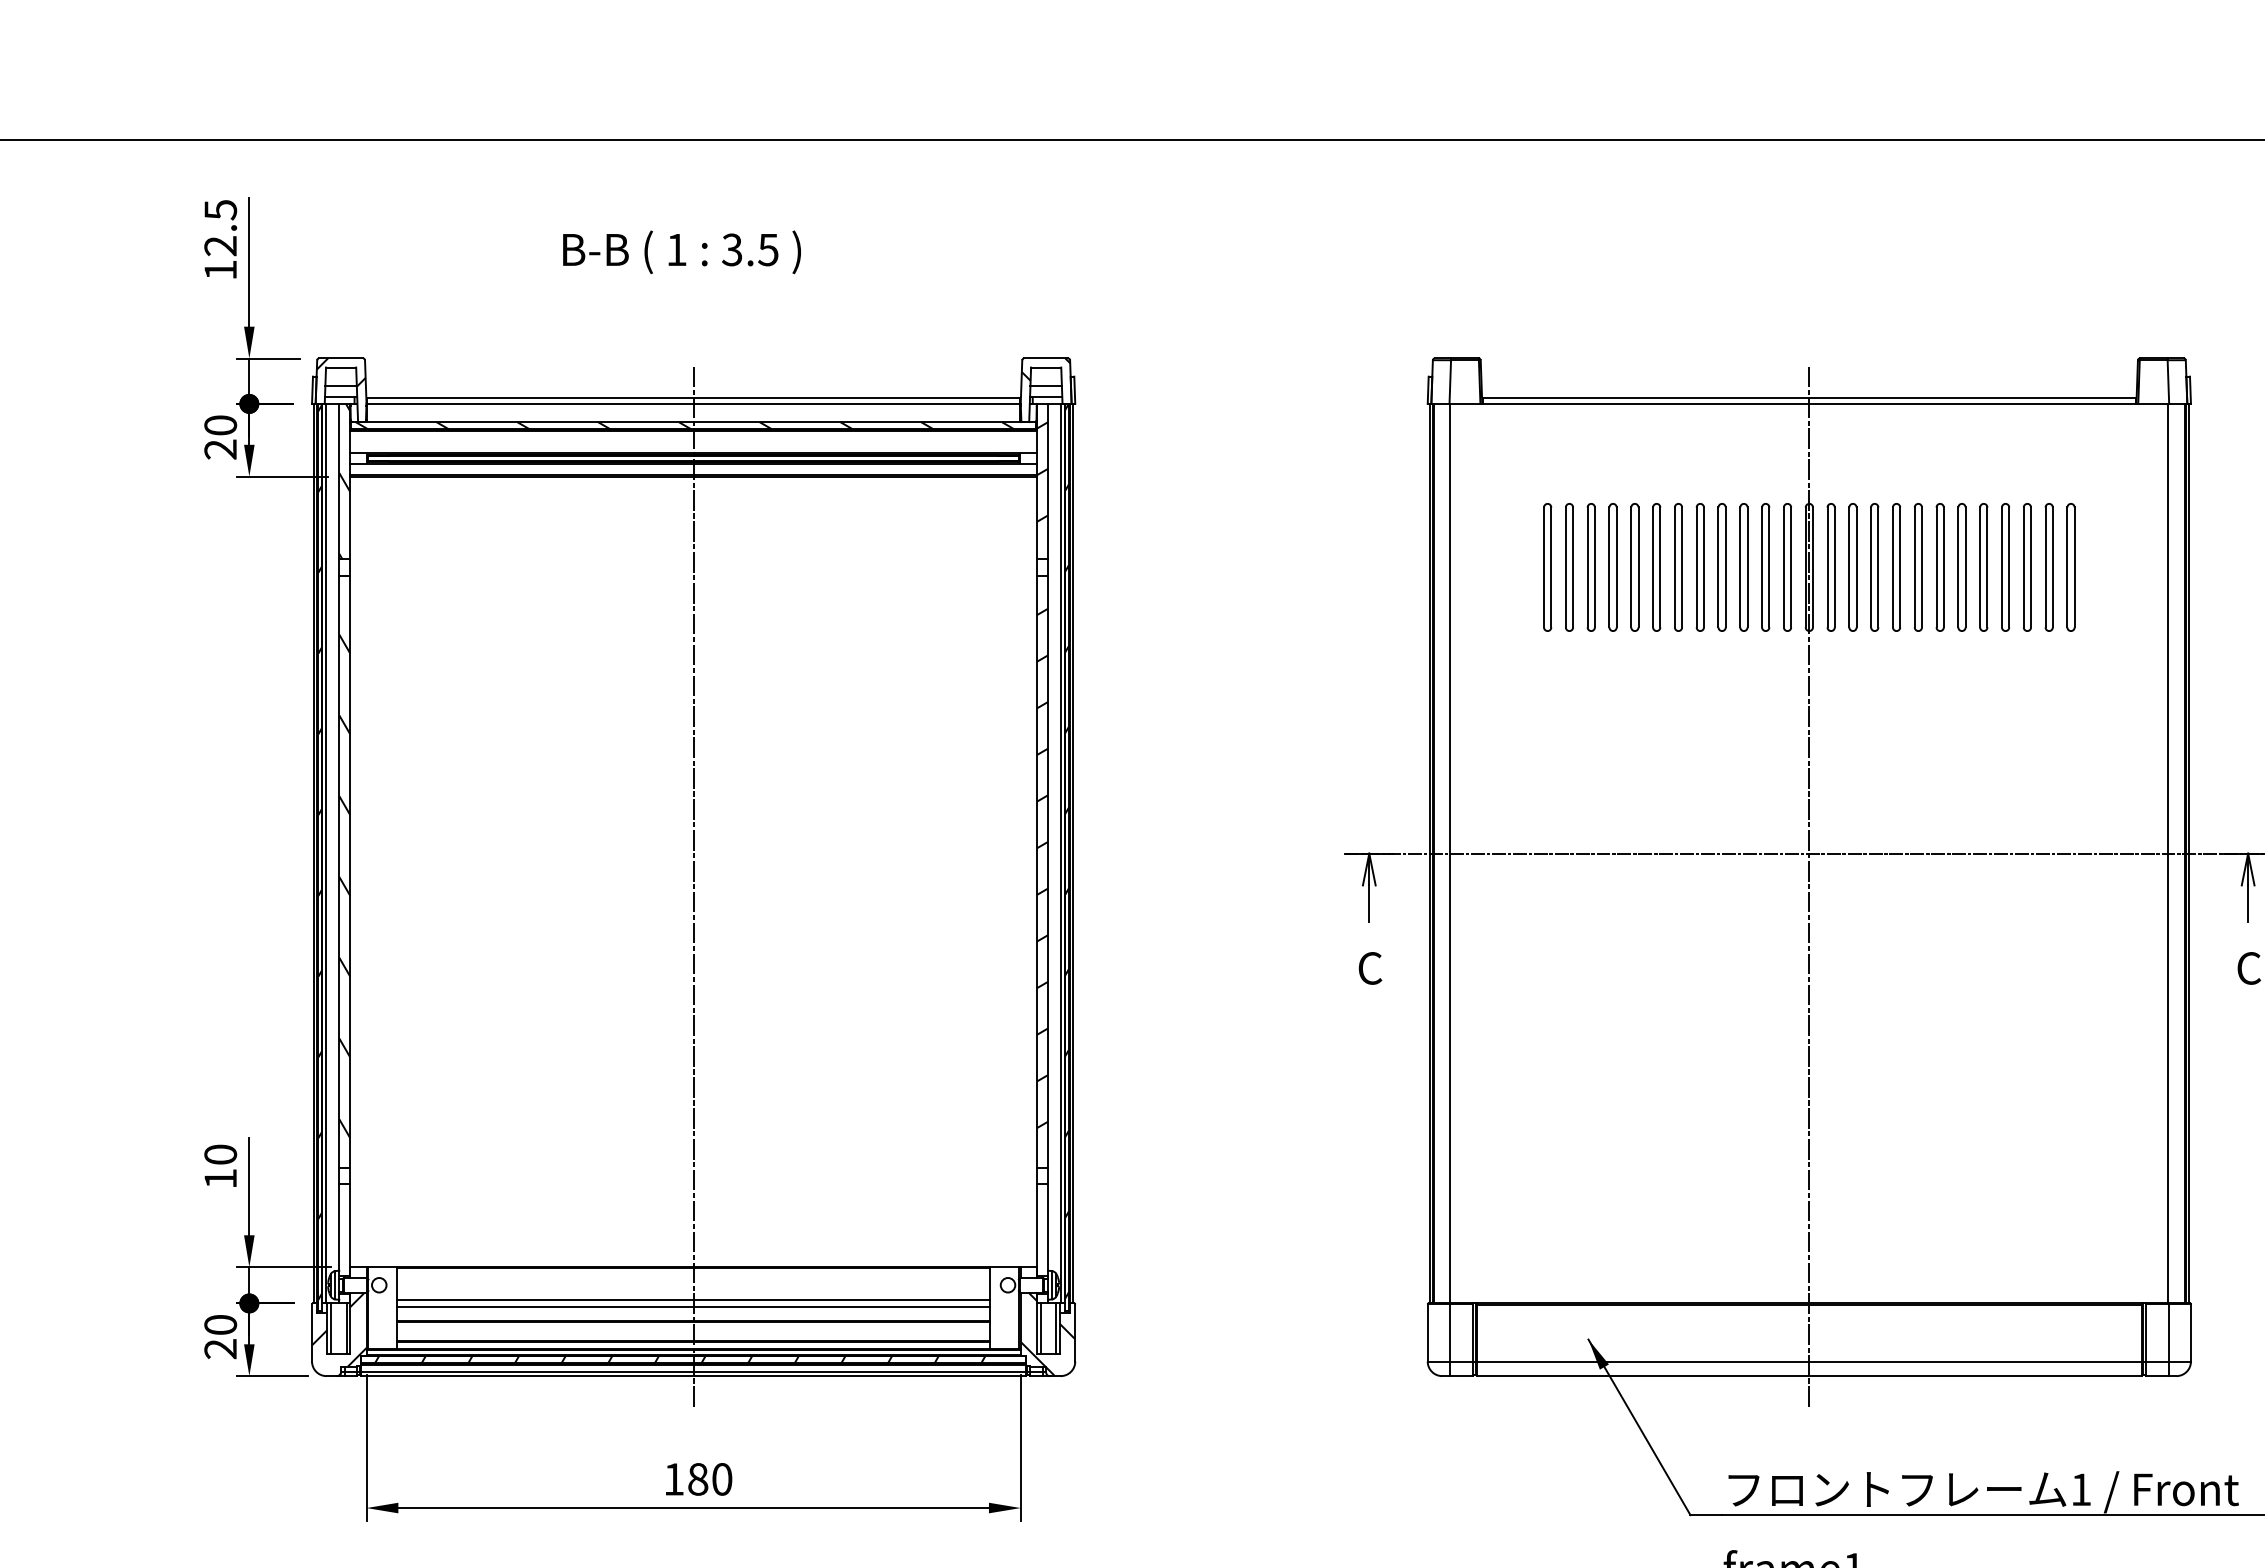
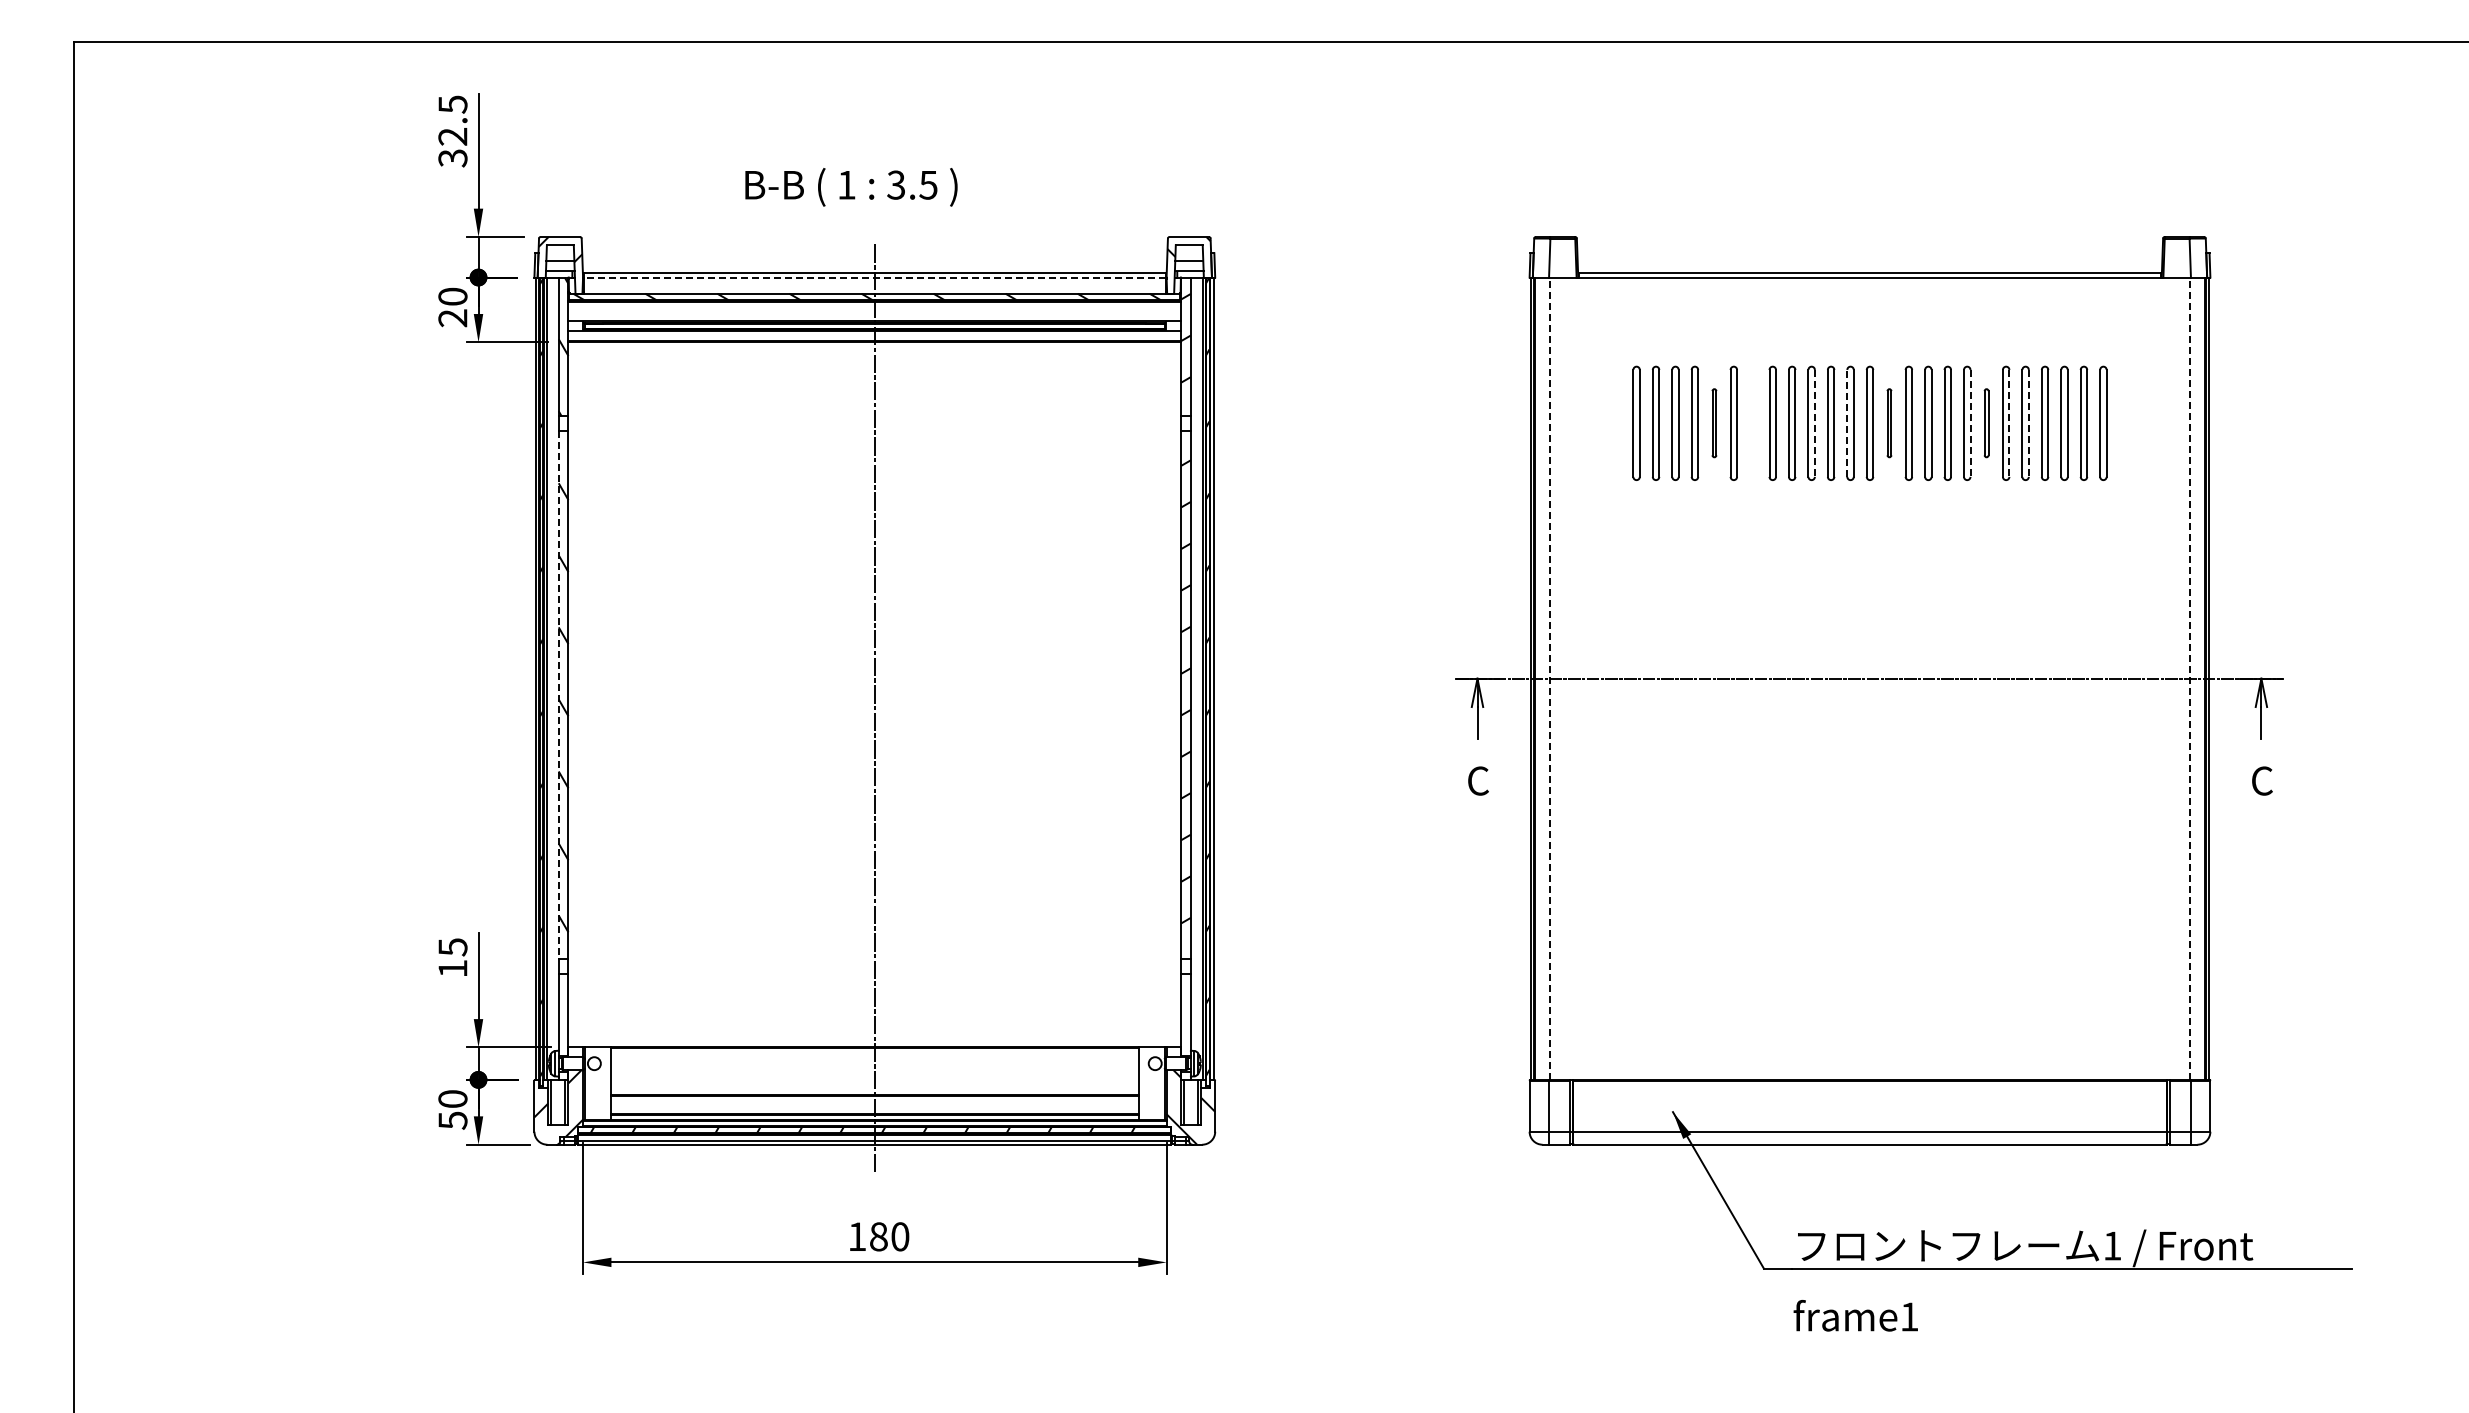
text: (682, 252) -> (851, 187), moved
text: (220, 270) -> (452, 158), 12.5 -> 32.5
line: (693, 403) -> (874, 277), solid -> dashed
part: (1635, 566) -> (1714, 422), size x0.6
part: (1678, 566) -> (1753, 422), removed
line: (1784, 566) -> (1847, 422), solid -> dashed
part: (1831, 566) -> (1889, 422), size x0.6
part: (1939, 566) -> (1986, 422), size x0.6
line: (1747, 567) -> (1814, 423), solid -> dashed
line: (1922, 567) -> (1970, 423), solid -> dashed
line: (1965, 567) -> (2009, 423), solid -> dashed
line: (1987, 567) -> (2028, 423), solid -> dashed
line: (1450, 853) -> (1549, 678), solid -> dashed
line: (2168, 853) -> (2190, 678), solid -> dashed
line: (339, 872) -> (558, 695), solid -> dashed
line: (1809, 887) -> (1870, 708), removed
text: (220, 1155) -> (452, 947), 10 -> 15
line: (693, 1299) -> (874, 1076), removed
line: (693, 1307) -> (874, 1083), removed
text: (220, 1348) -> (452, 1120), 20 -> 50

